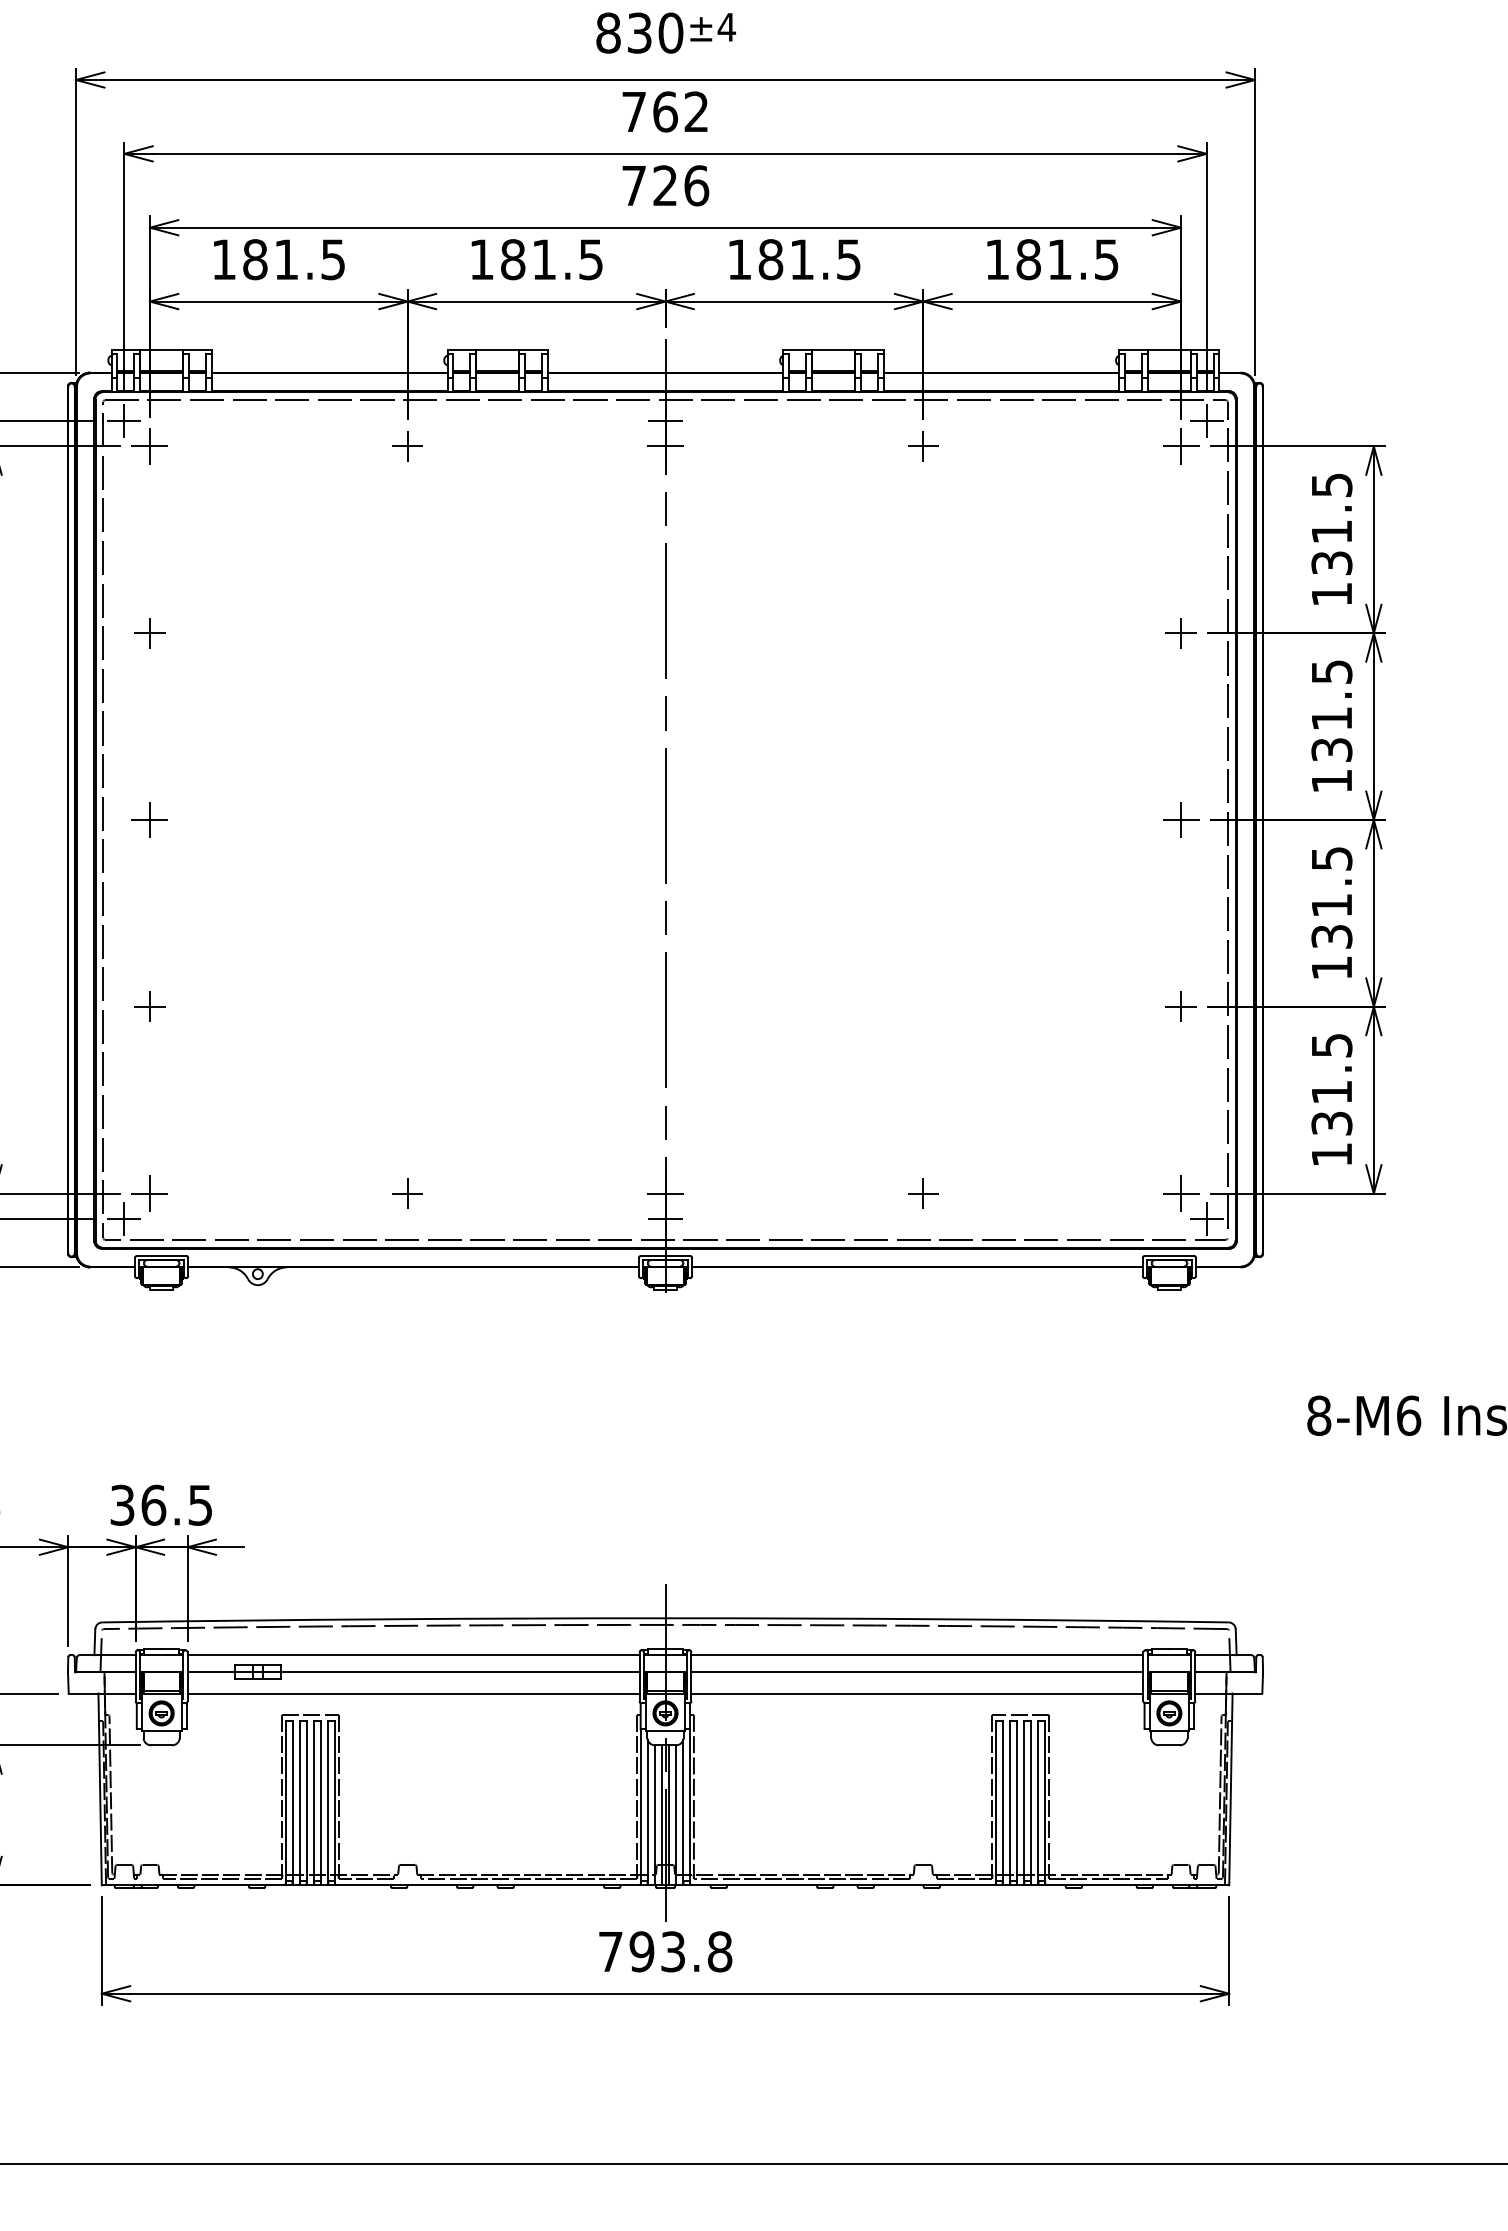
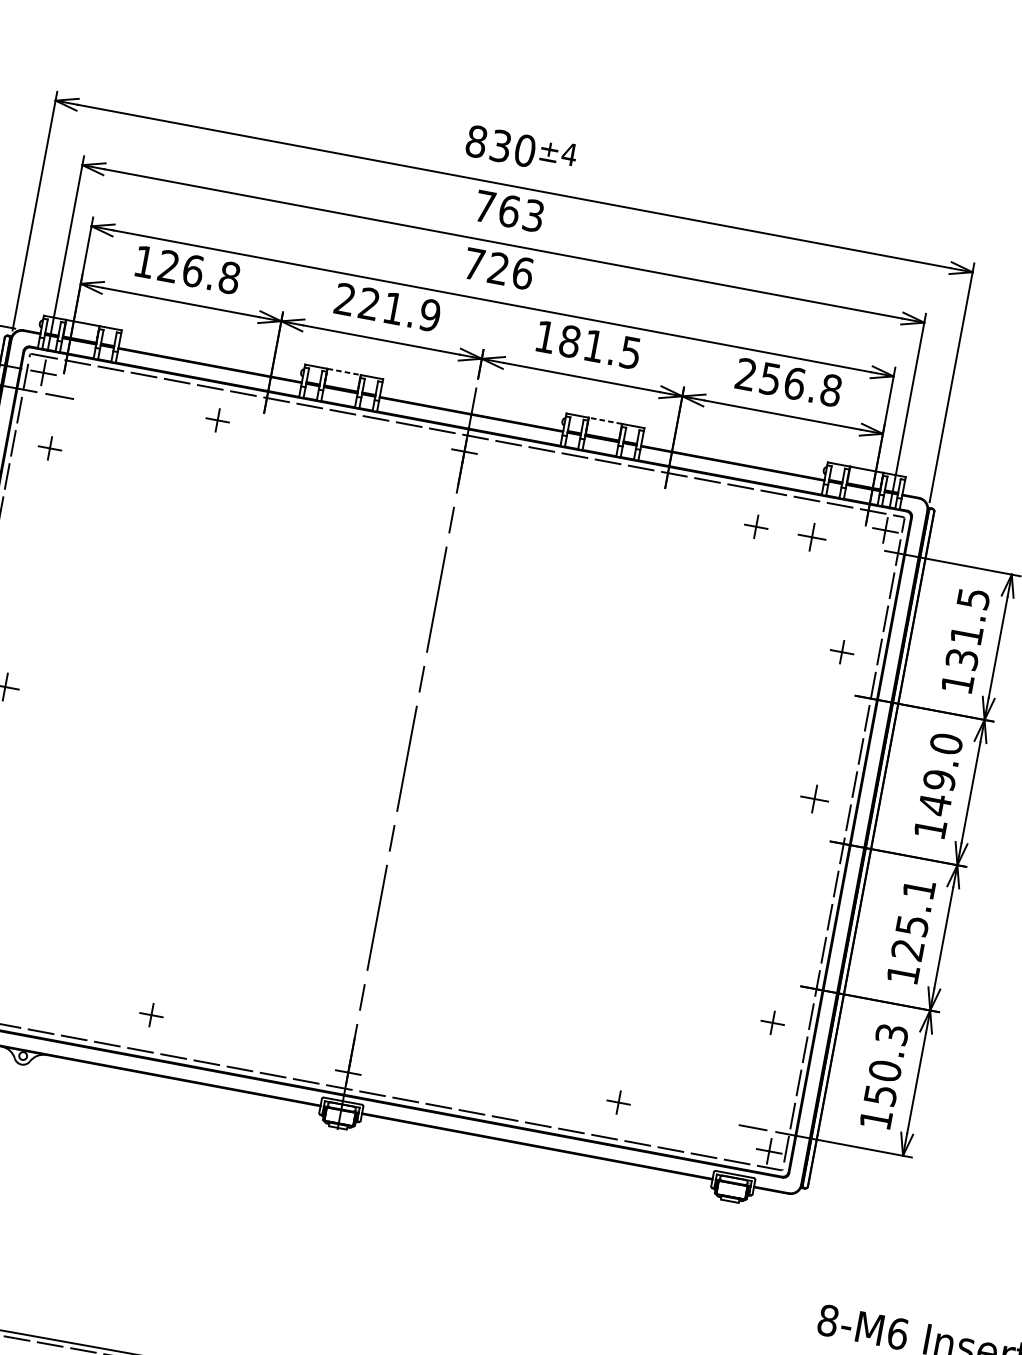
text: (696, 111) -> (533, 215), 762 -> 763
text: (294, 259) -> (199, 272), 181.5 -> 126.8
text: (536, 259) -> (387, 307), 181.5 -> 221.9
text: (1052, 259) -> (789, 382), 181.5 -> 256.8
line: (498, 349) -> (344, 371), solid -> dashed
line: (832, 349) -> (604, 420), solid -> dashed
line: (149, 446) -> (59, 396), removed
part: (407, 446) -> (217, 420), moved
line: (665, 446) -> (460, 471), removed
part: (923, 446) -> (756, 526), moved
part: (1181, 446) -> (812, 537), moved
part: (149, 633) -> (49, 448), moved
part: (1180, 633) -> (841, 652), moved
text: (1331, 711) -> (940, 774), 131.5 -> 149.0
part: (1181, 819) -> (814, 798), moved
text: (1331, 897) -> (913, 919), 131.5 -> 125.1
part: (1180, 1006) -> (772, 1022), moved
text: (1331, 1083) -> (886, 1064), 131.5 -> 150.3
line: (665, 1193) -> (352, 1052), removed
part: (923, 1193) -> (618, 1102), moved
line: (1181, 1193) -> (753, 1127), removed

